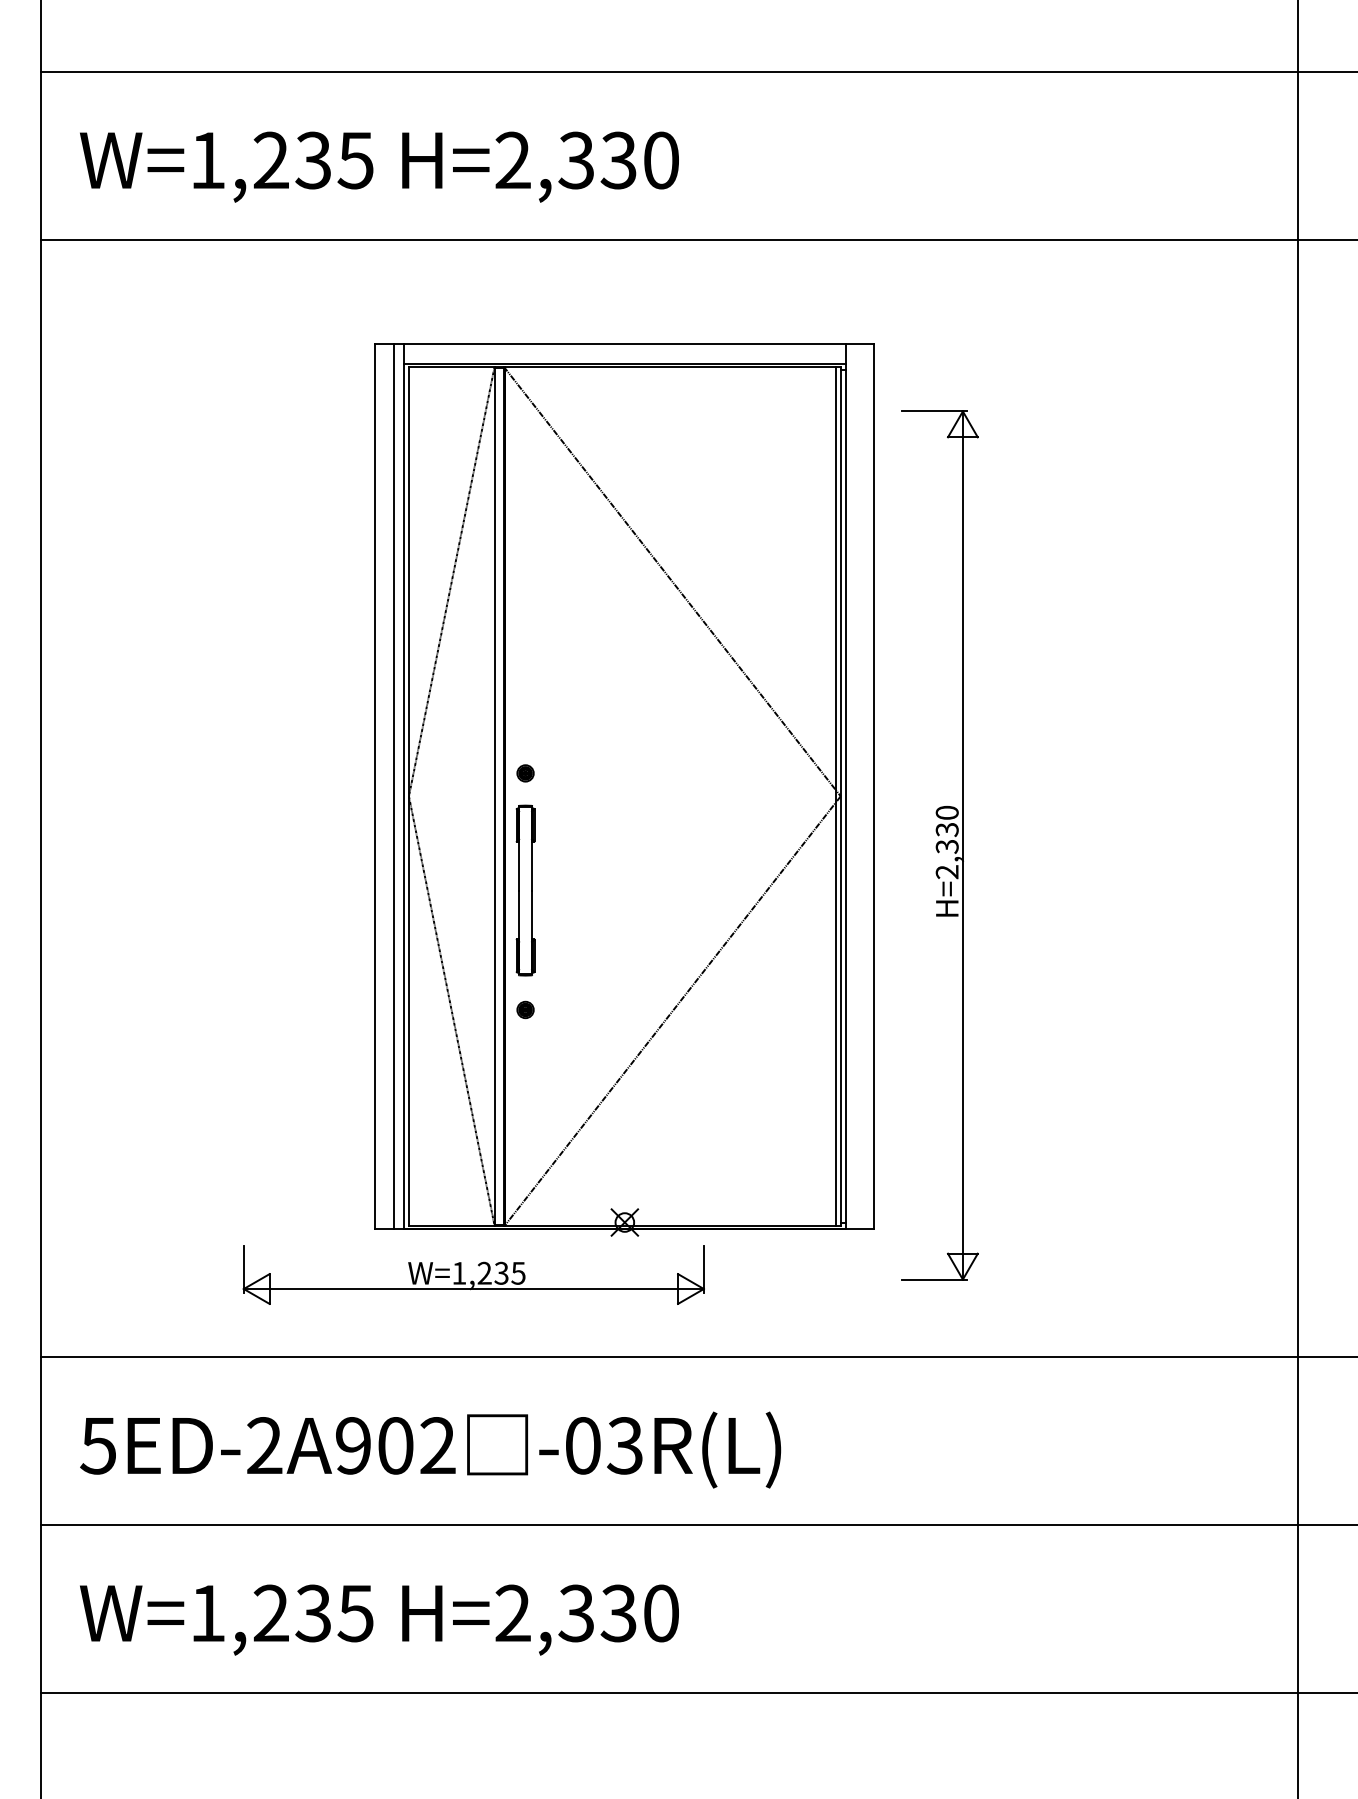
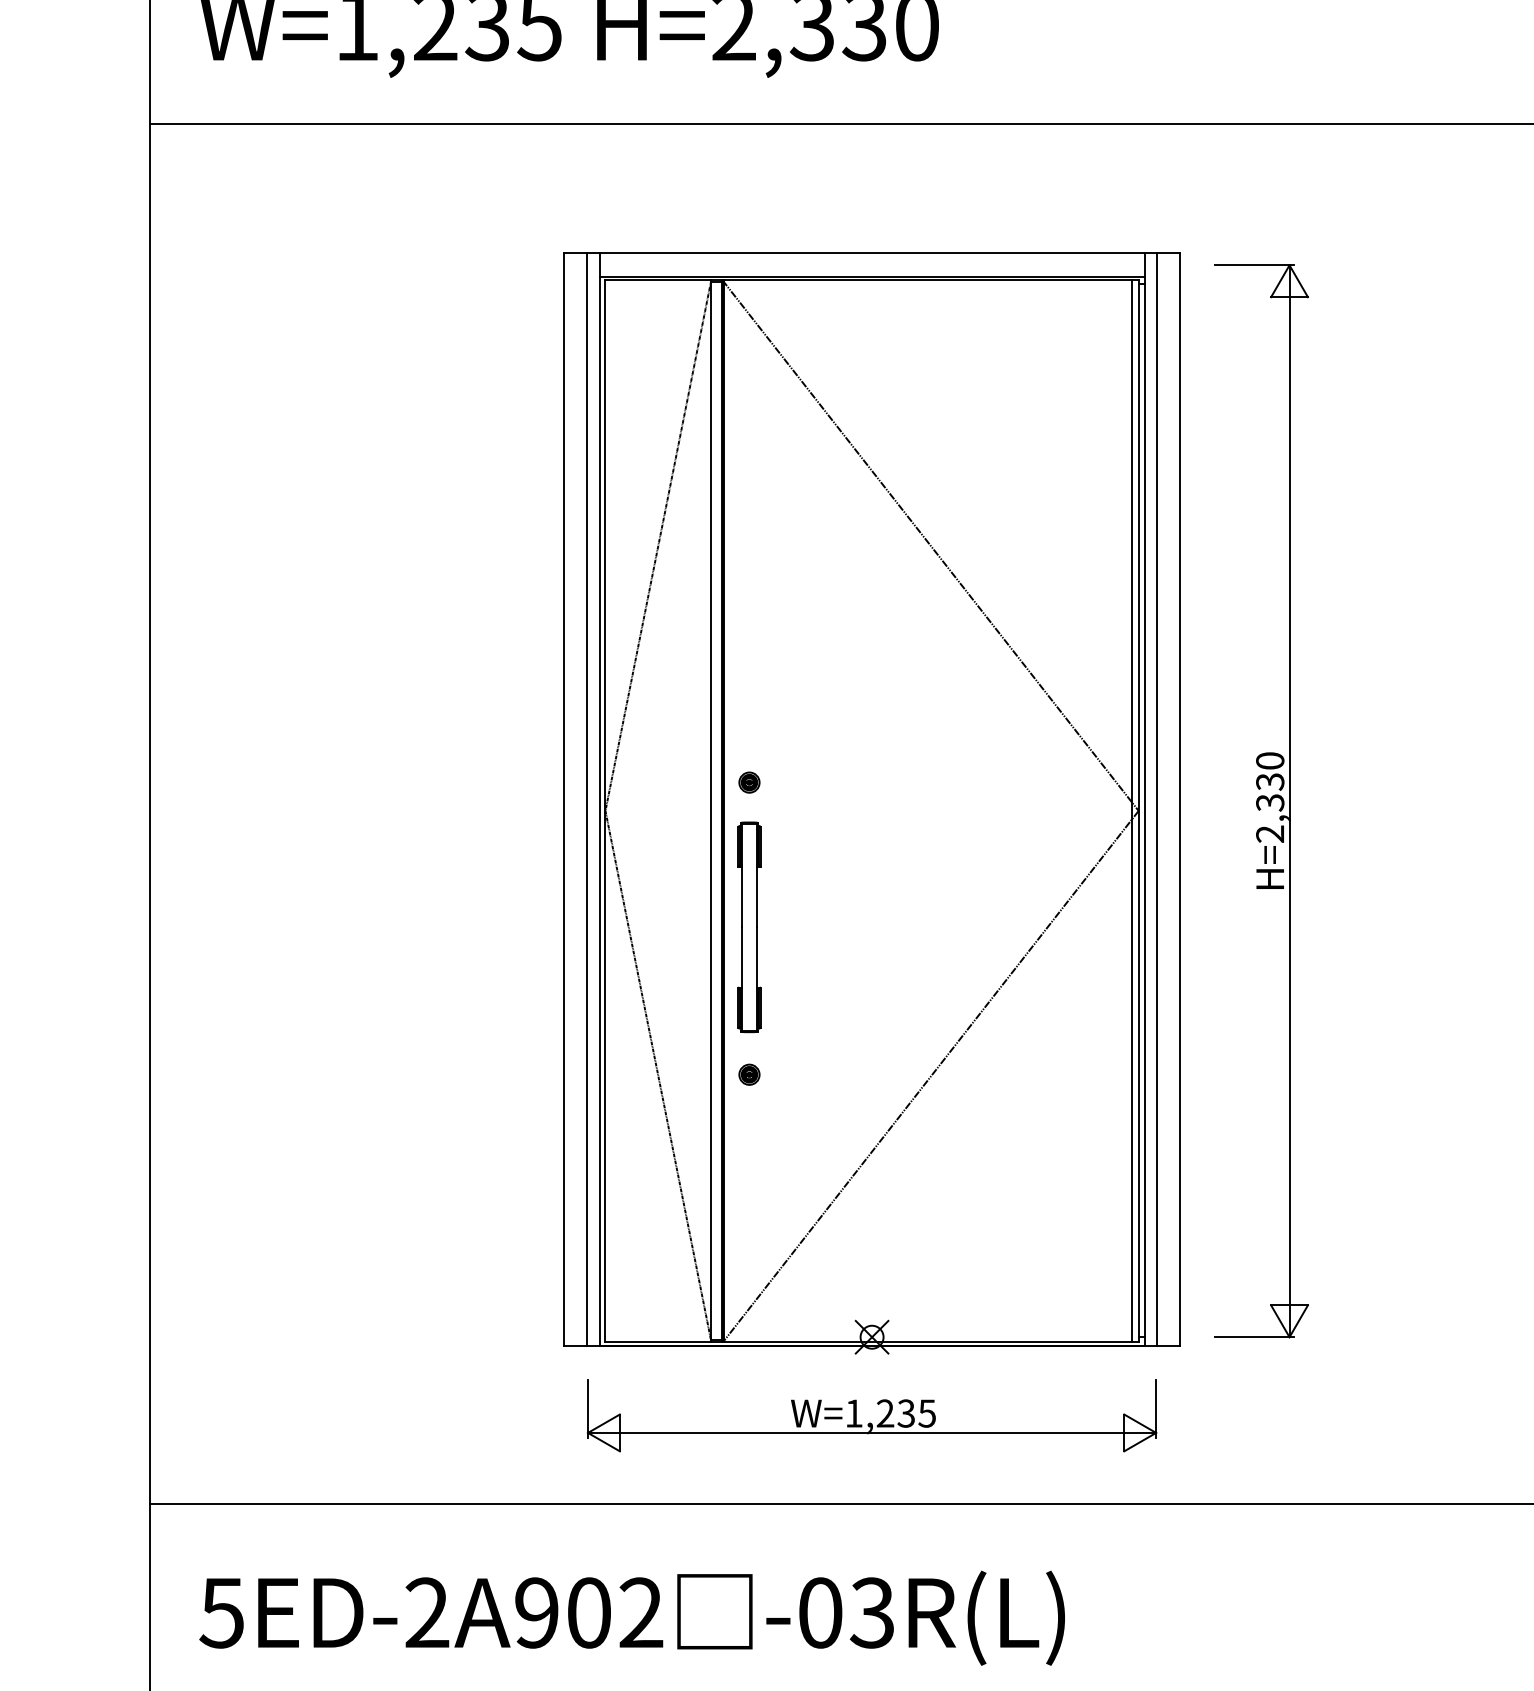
line: (855, 786) -> (1156, 798), added
part: (939, 845) -> (1260, 801), moved
part: (472, 1280) -> (870, 1422), moved

